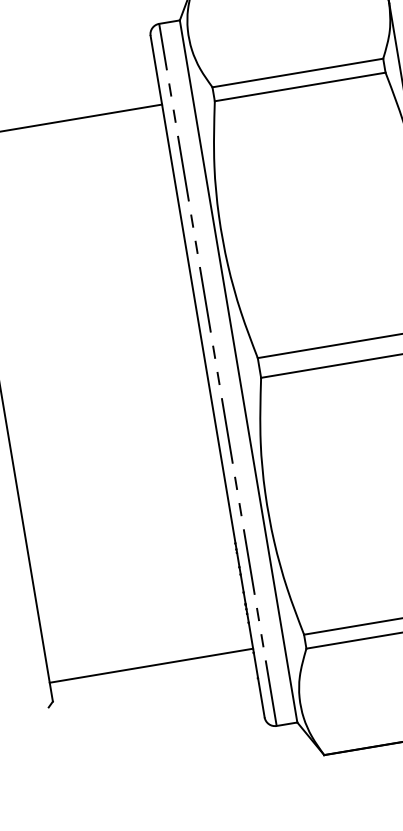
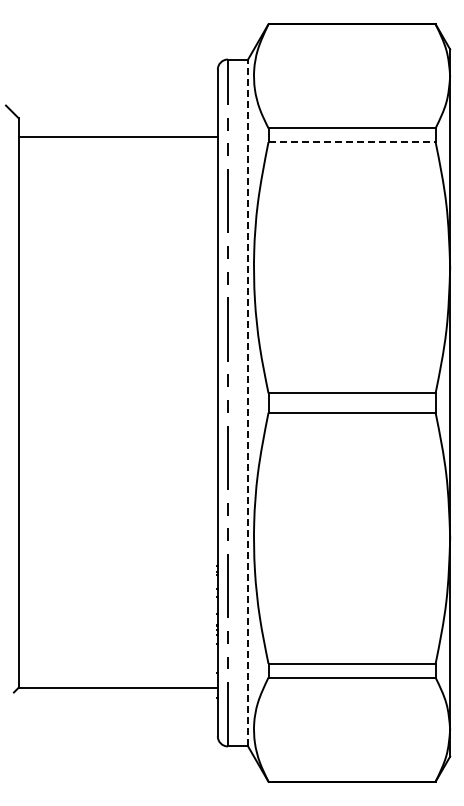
line: (300, 87) -> (352, 142), solid -> dashed
line: (238, 370) -> (248, 402), solid -> dashed
line: (150, 666) -> (117, 688), moved

